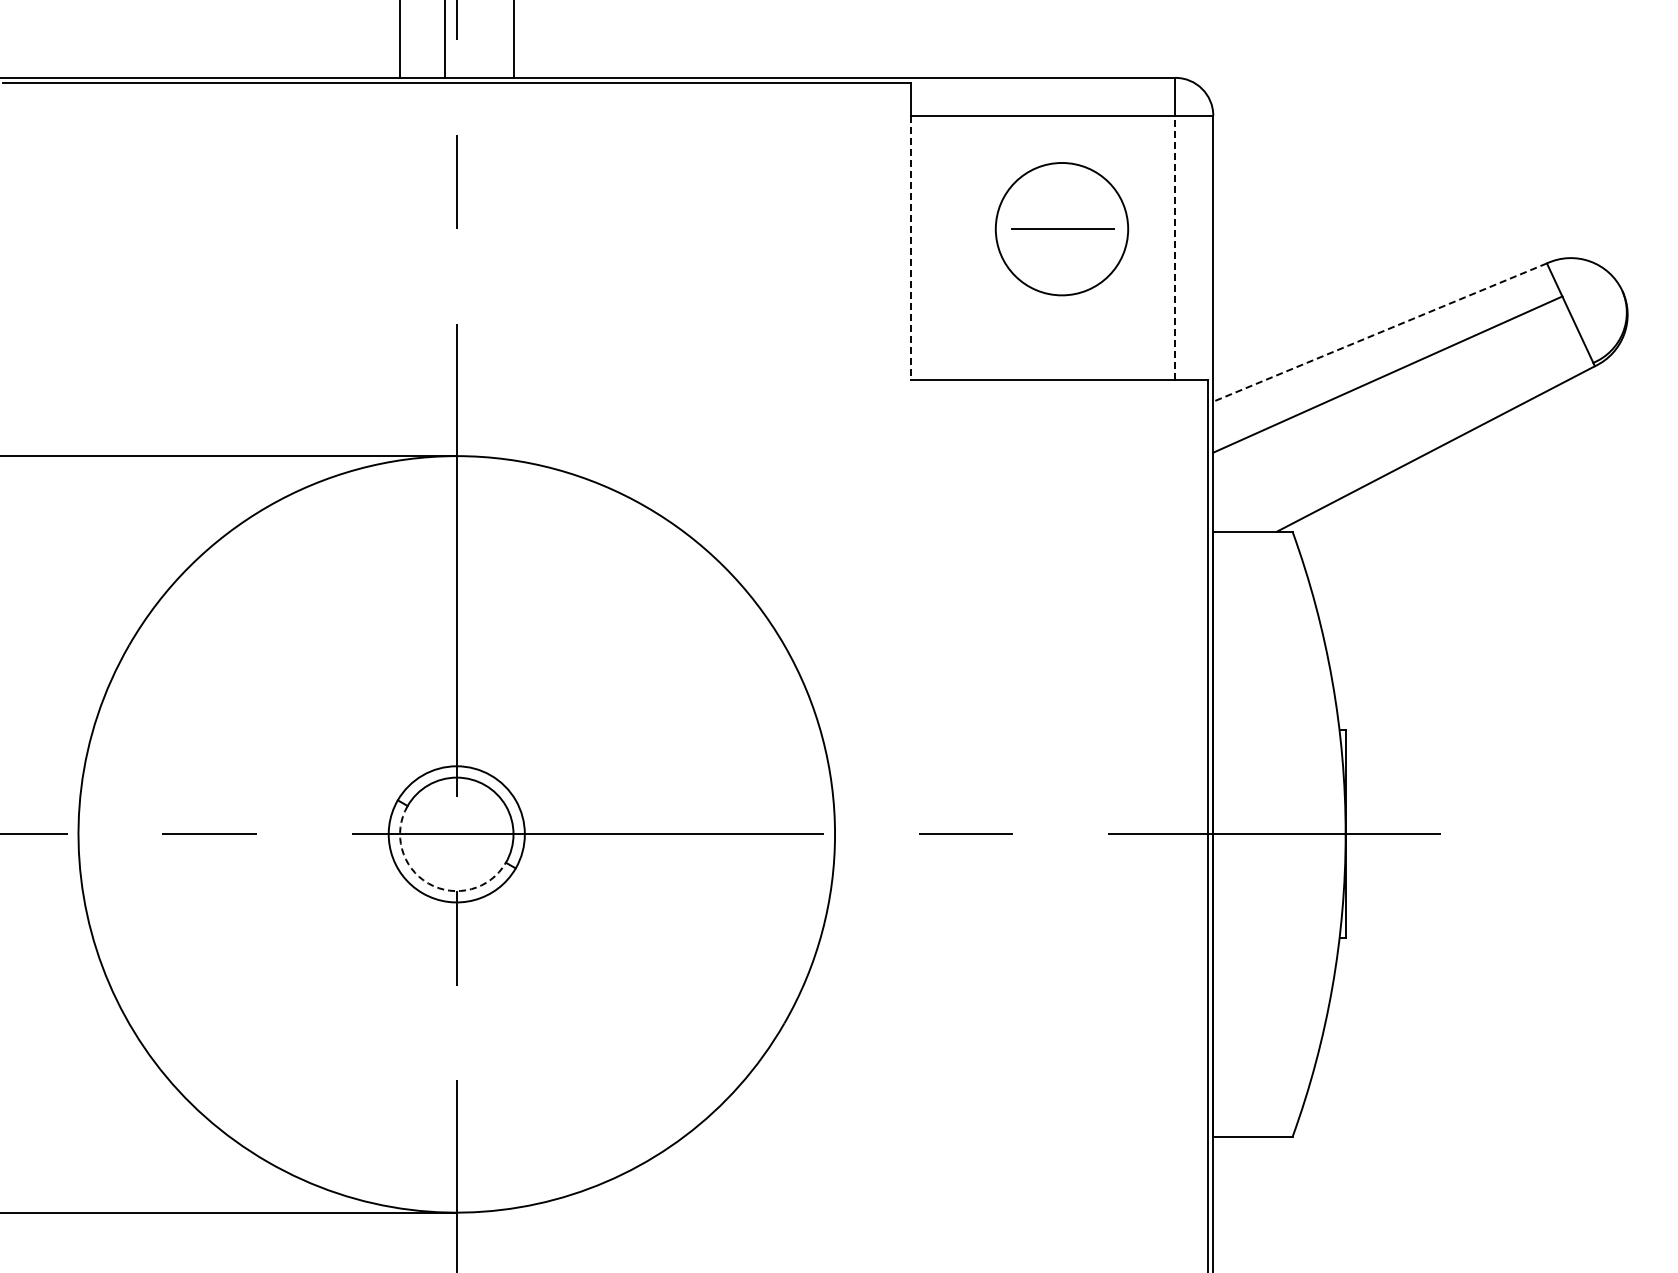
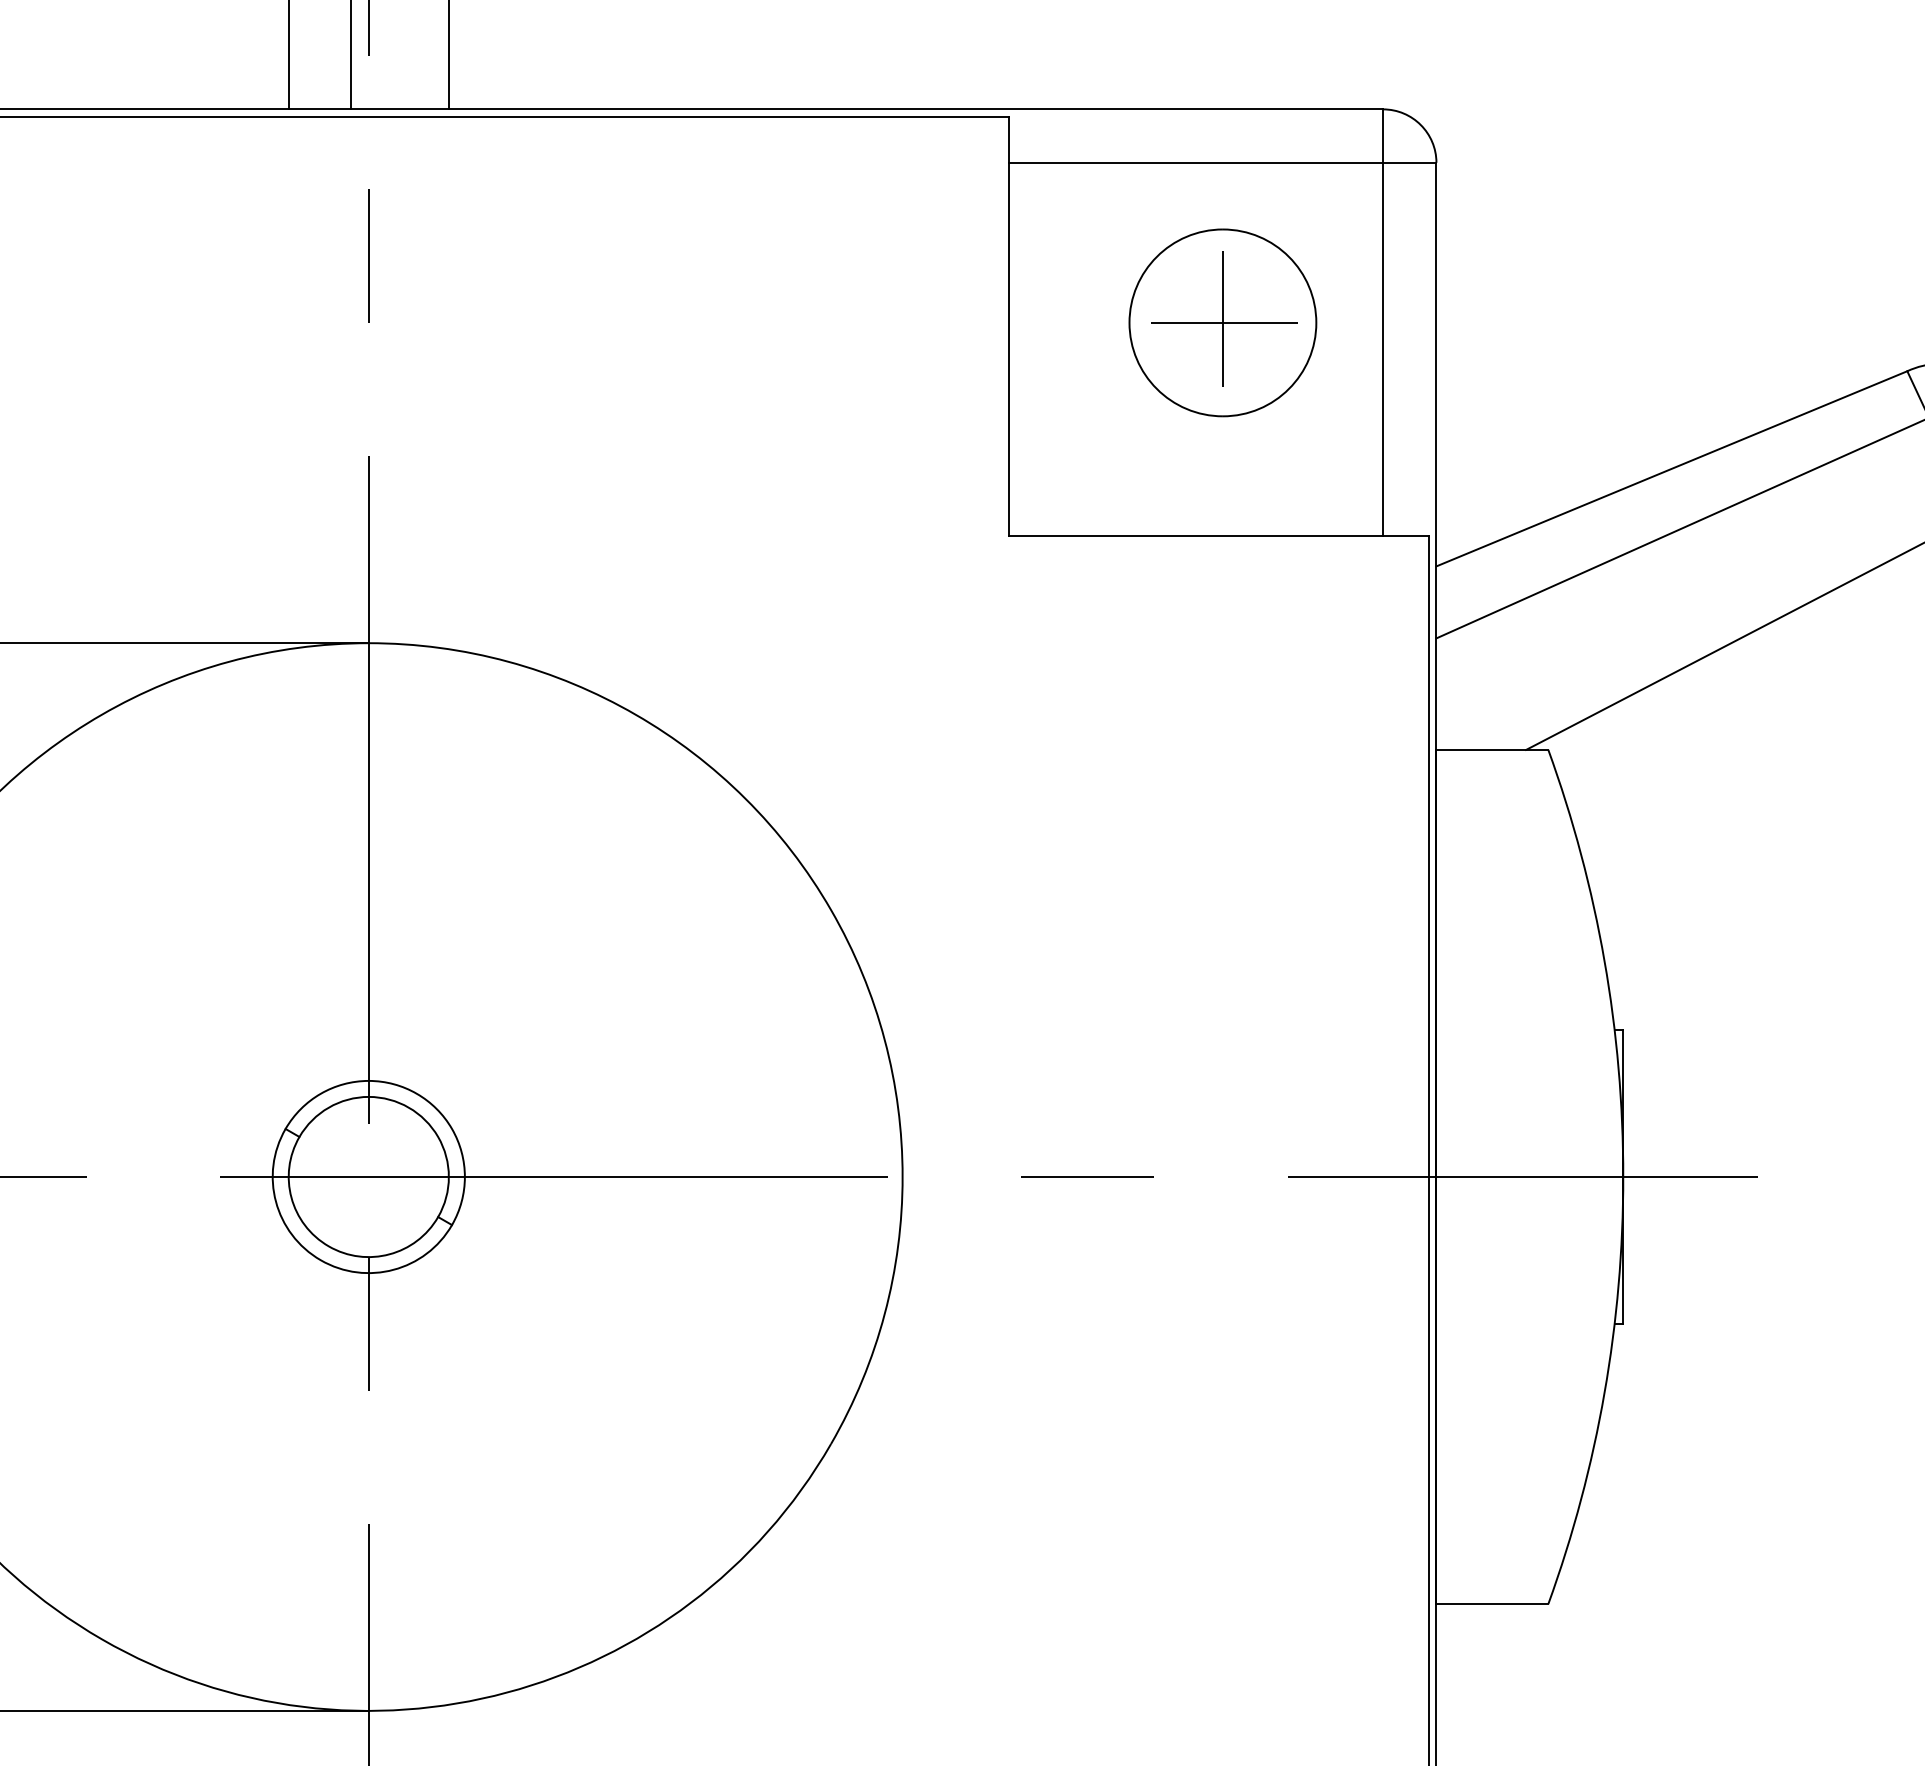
line: (1061, 225) -> (1222, 317), added
line: (1175, 247) -> (1383, 348), dashed -> solid
line: (910, 248) -> (1009, 350), dashed -> solid
line: (1380, 332) -> (1672, 468), dashed -> solid
arc: (428, 883) -> (328, 1246), dashed -> solid

